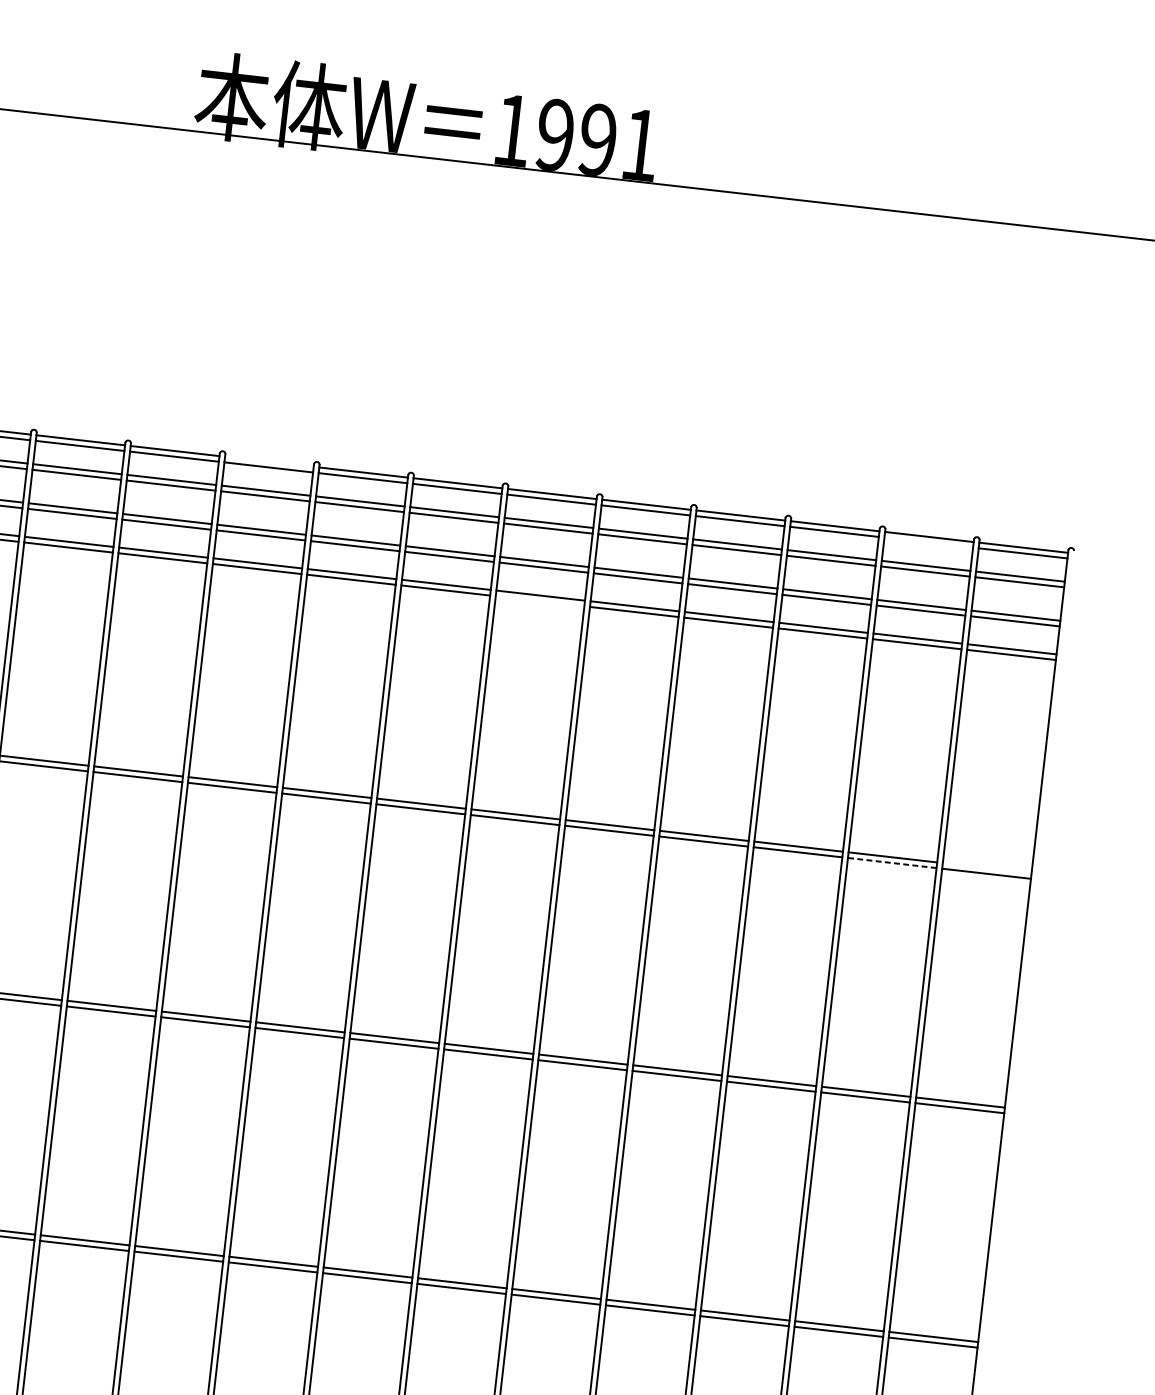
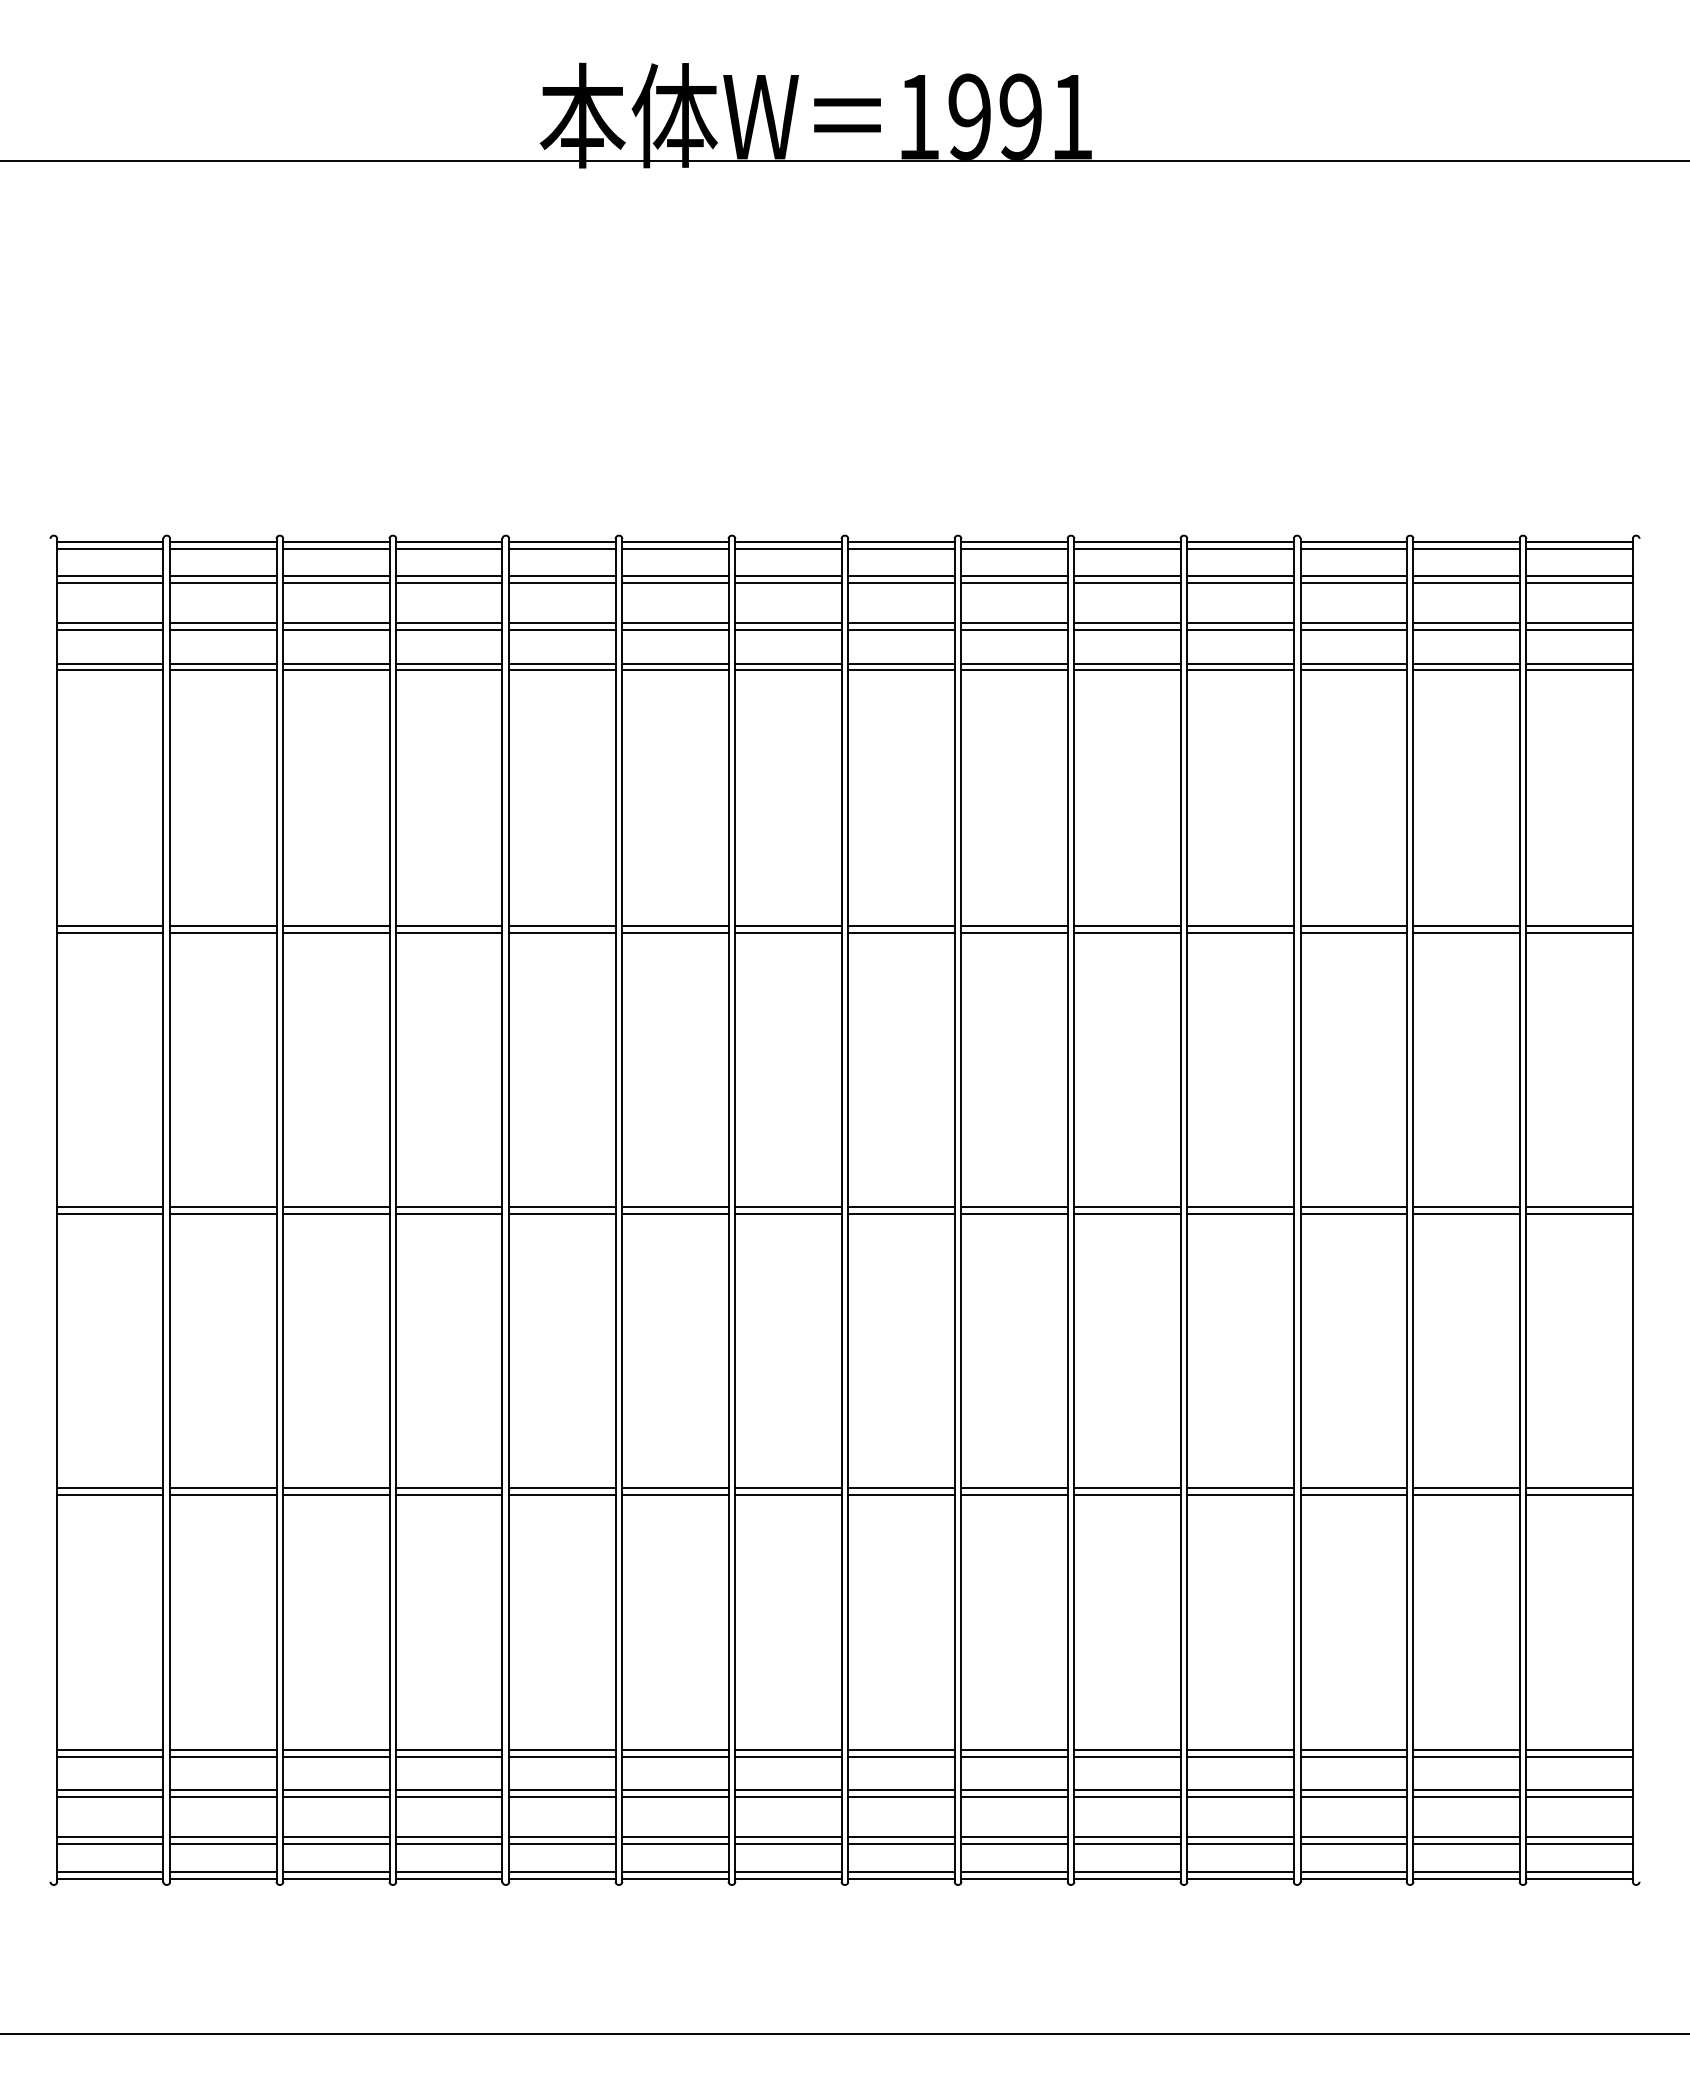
line: (269, 461) -> (675, 541), added
line: (928, 542) -> (1466, 548), added
line: (540, 601) -> (1014, 670), added
line: (892, 862) -> (1466, 932), dashed -> solid
line: (987, 867) -> (1579, 925), added

